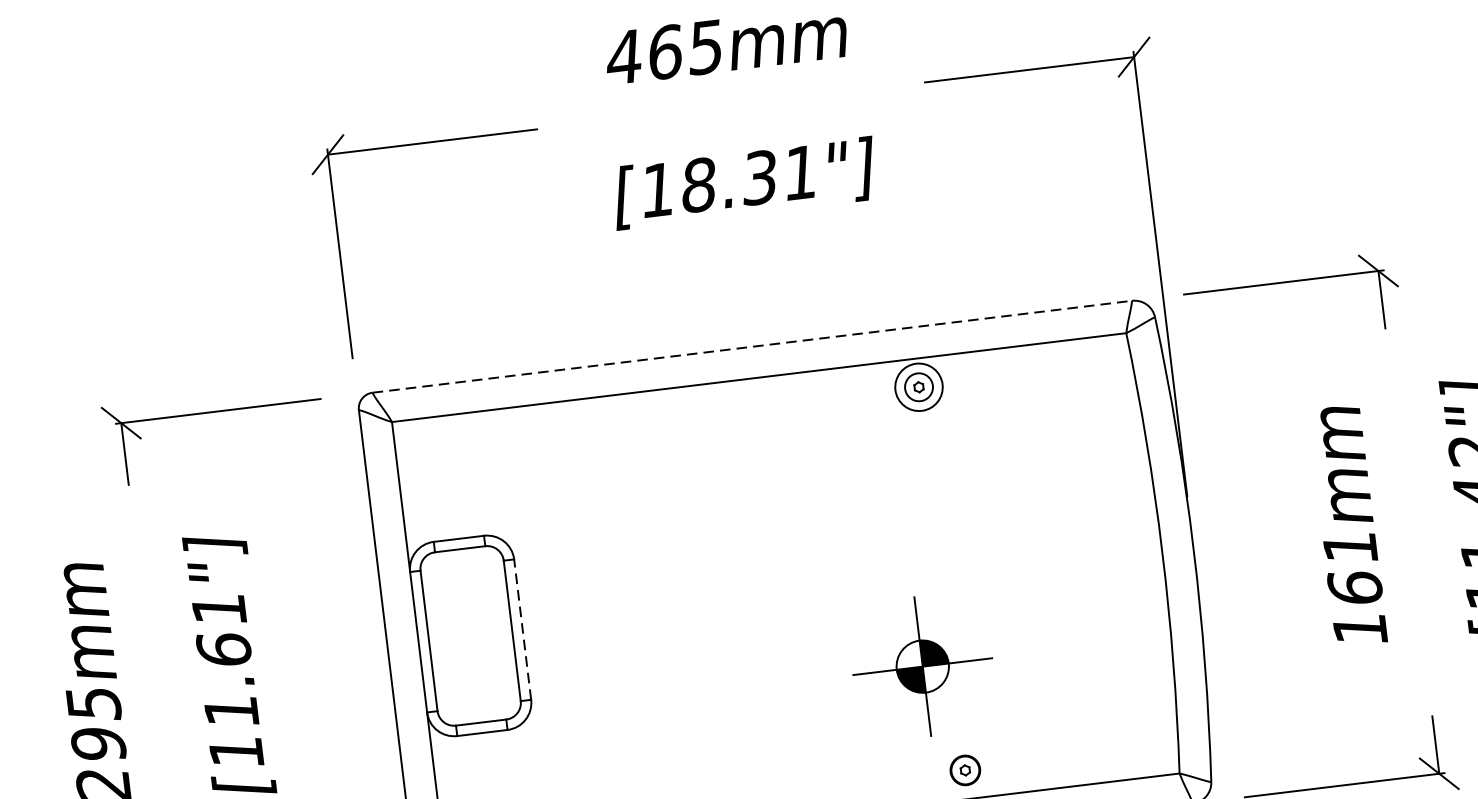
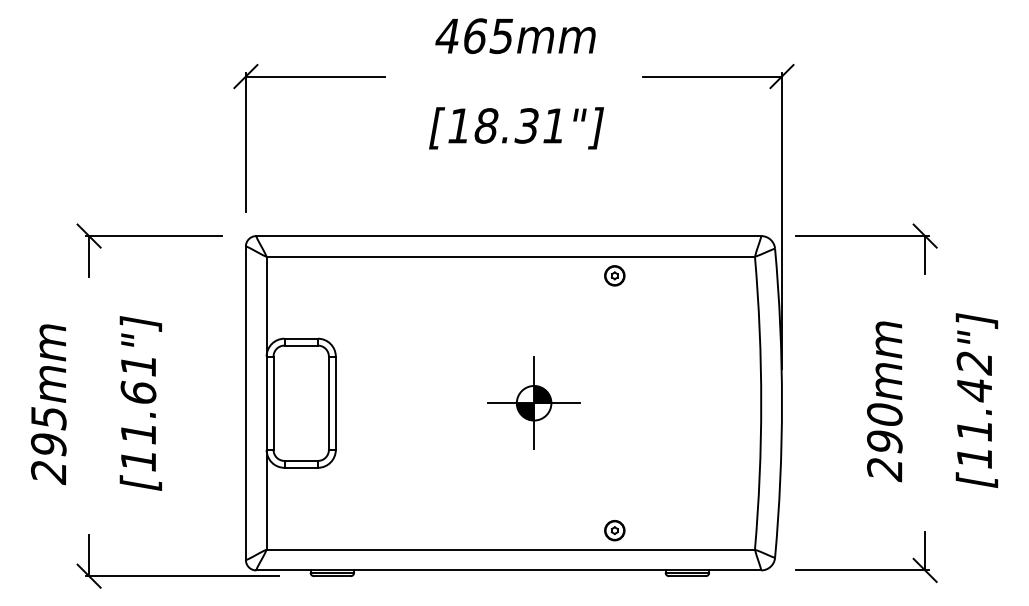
line: (751, 347) -> (508, 236), dashed -> solid
circle: (918, 386) -> (614, 275), size x0.62
text: (1354, 588) -> (884, 442), 161mm -> 290mm
line: (522, 630) -> (335, 403), dashed -> solid
part: (921, 665) -> (533, 402), moved

